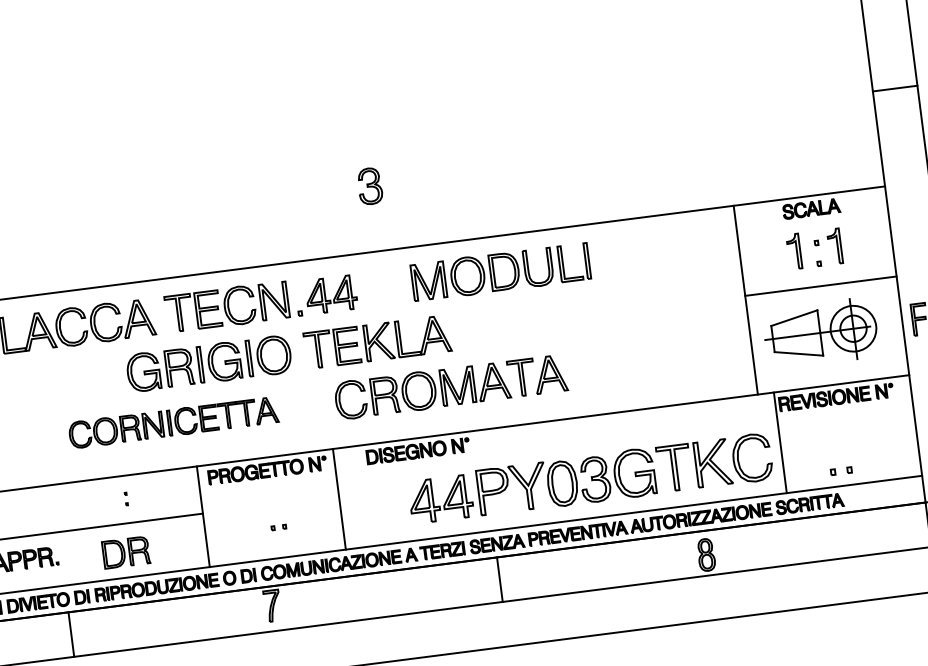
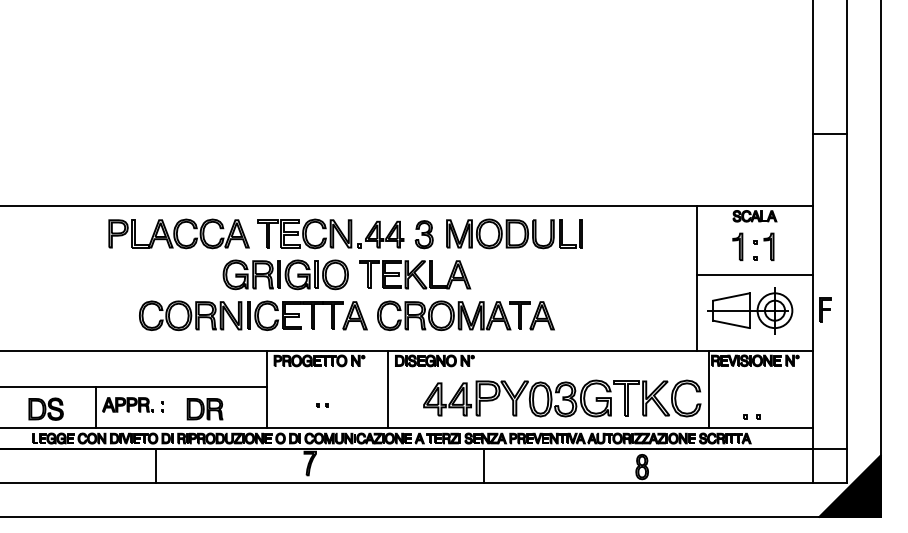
part: (369, 186) -> (423, 234), moved
part: (173, 422) -> (253, 315), size x1.43
part: (126, 498) -> (162, 406), moved
line: (338, 499) -> (387, 389), moved

